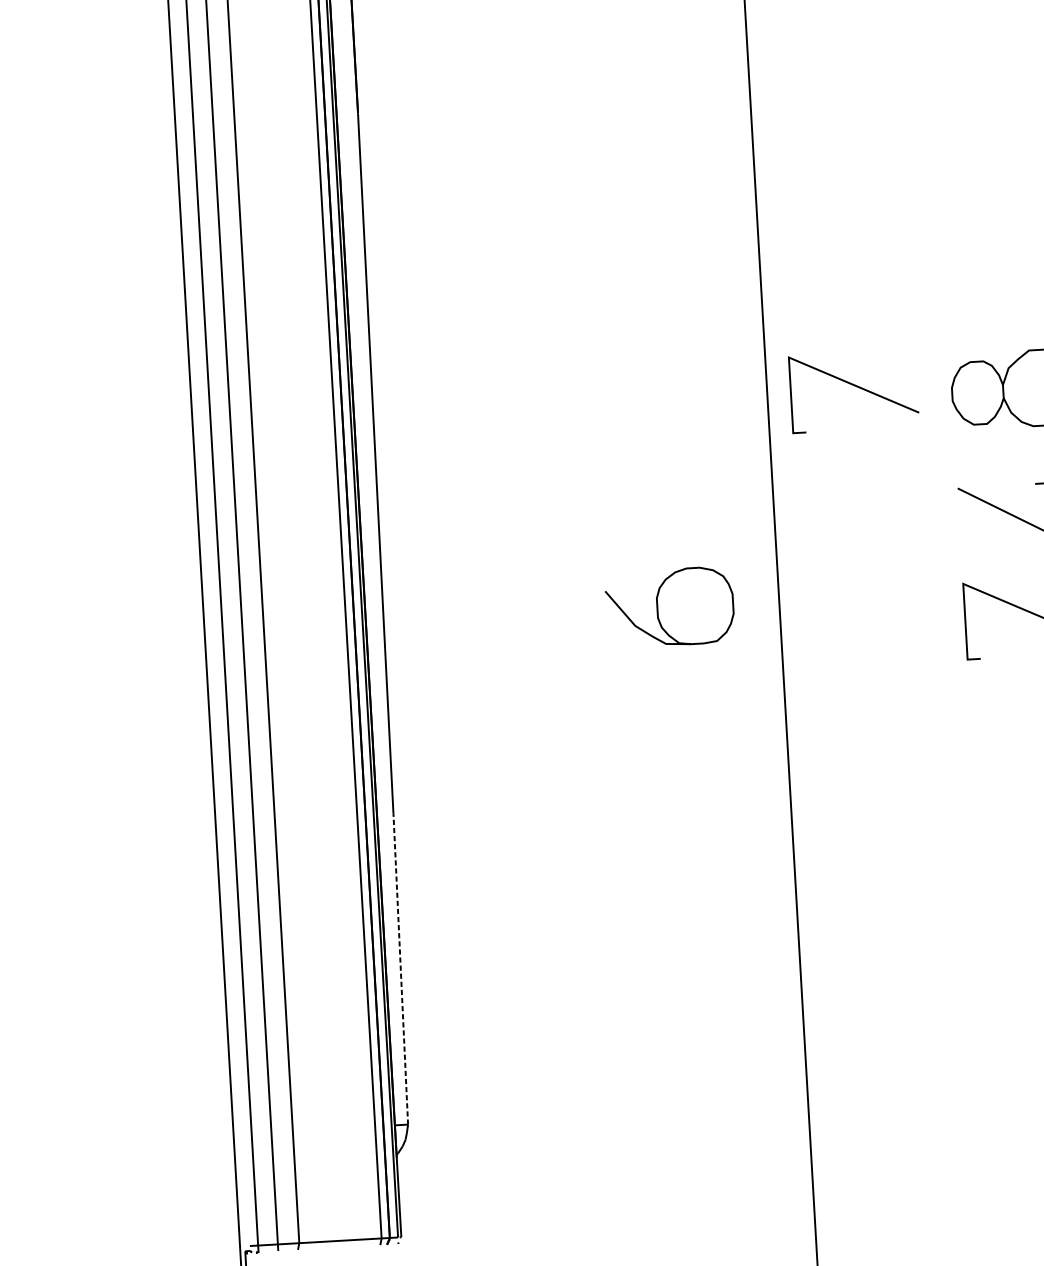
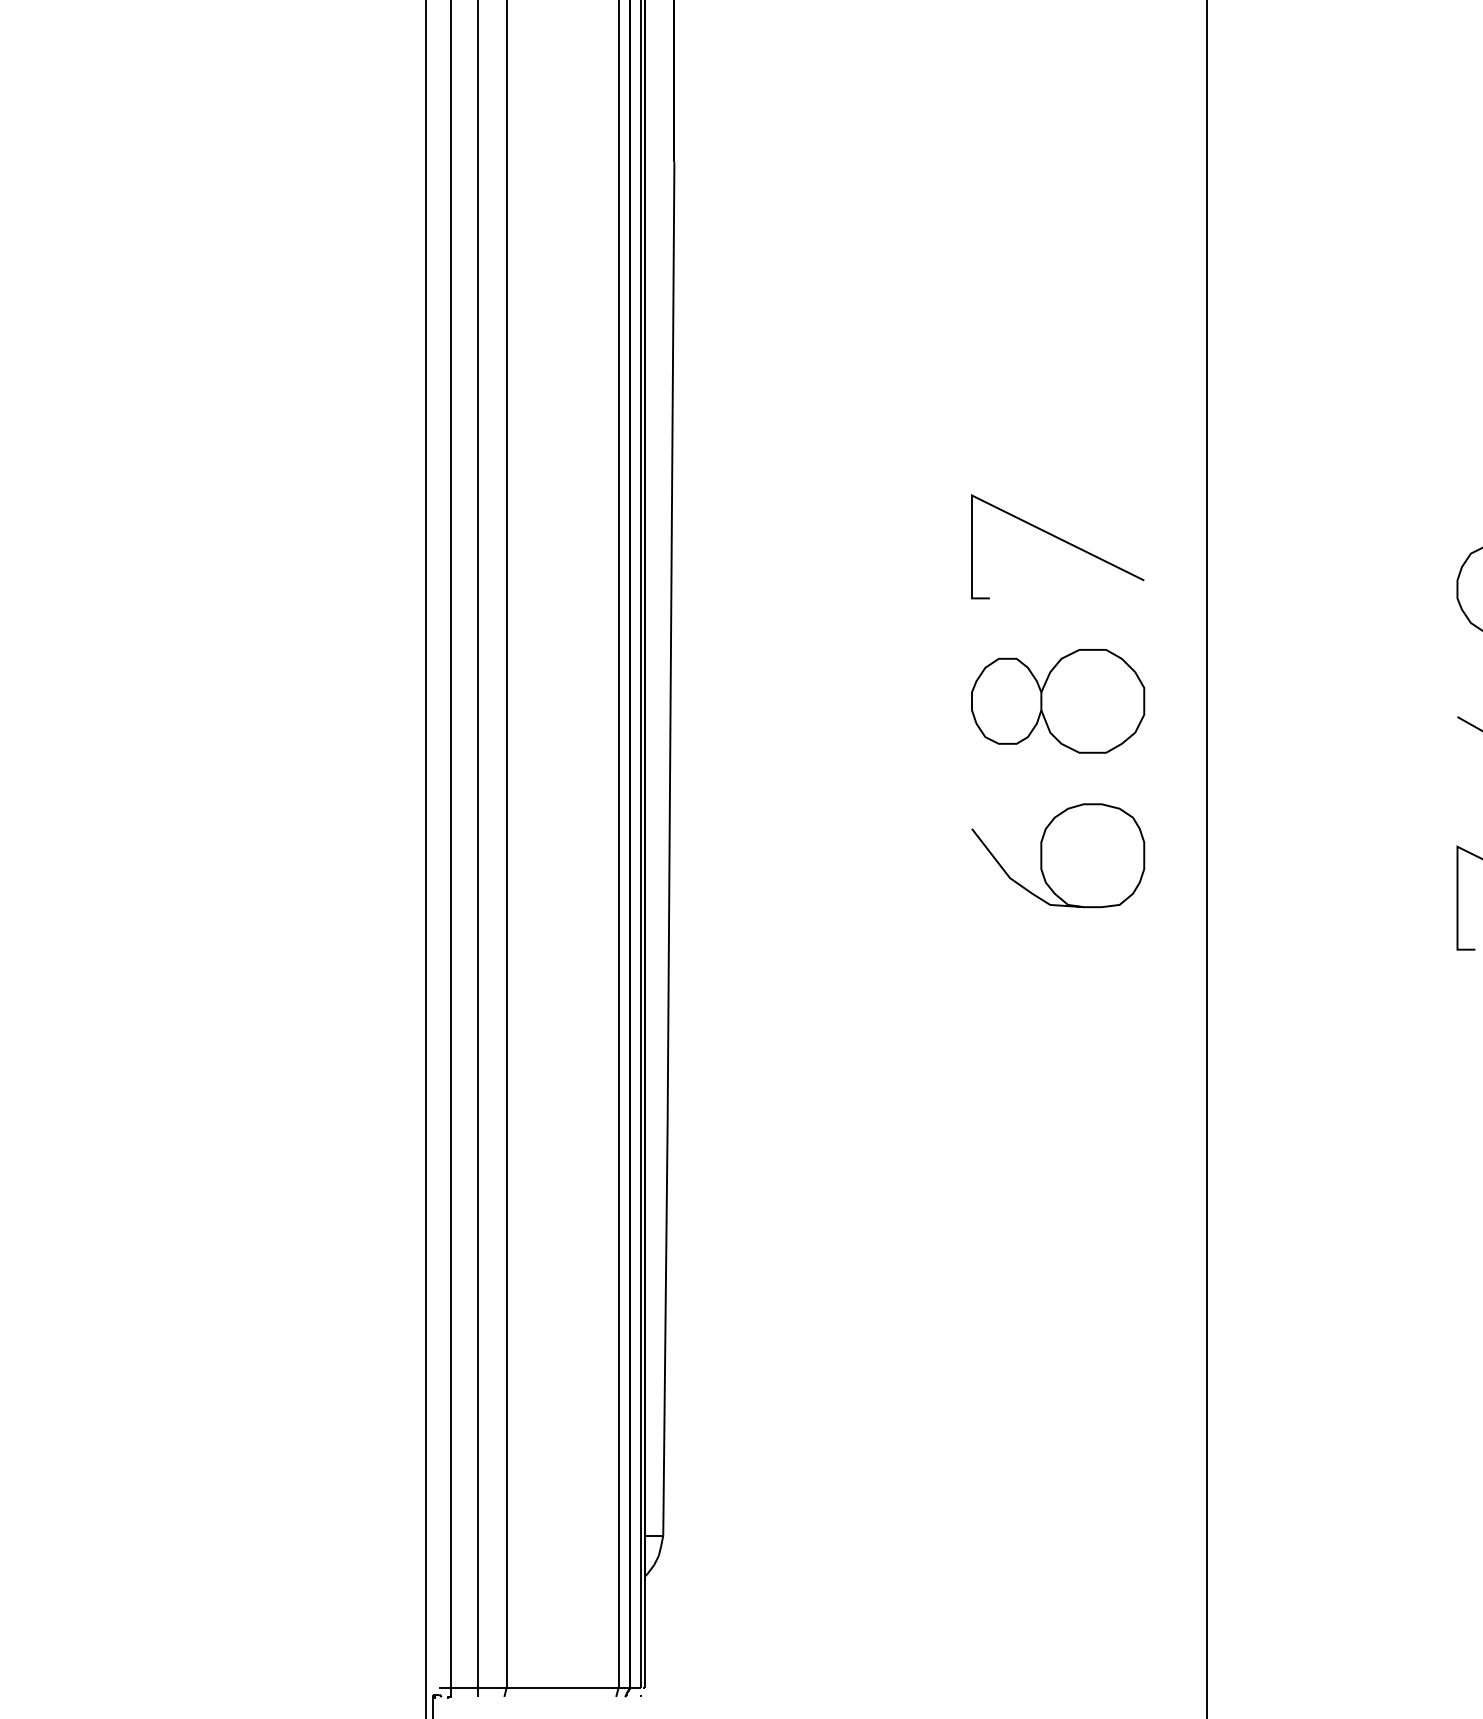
line: (855, 386) -> (1060, 540), moved
part: (663, 493) -> (1058, 701), added
line: (400, 968) -> (665, 1323), dashed -> solid

